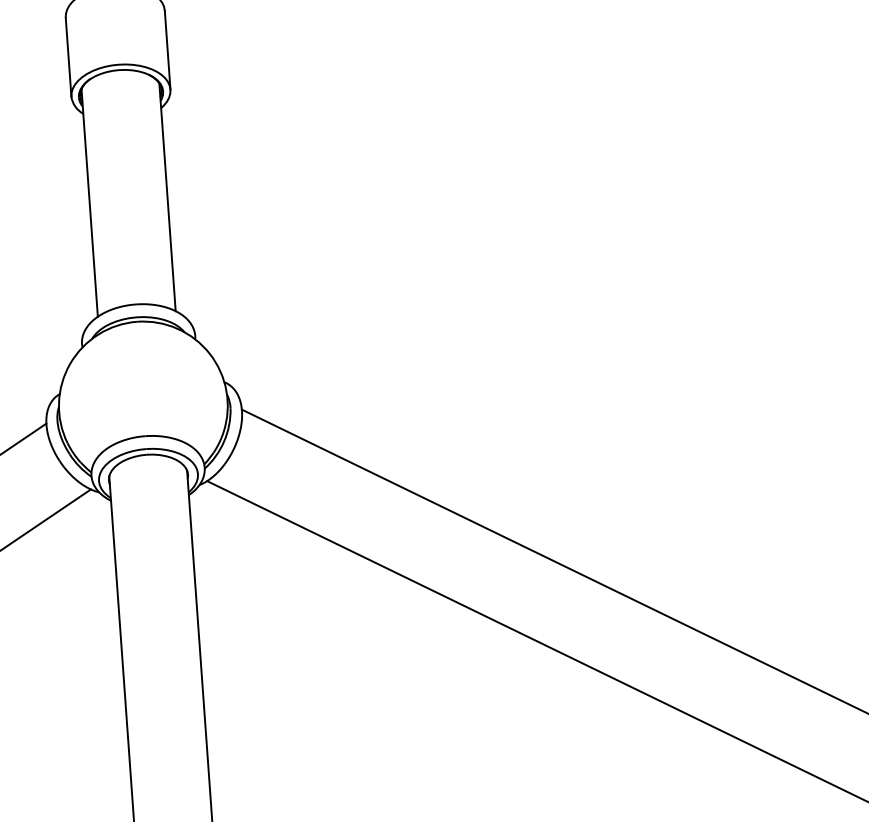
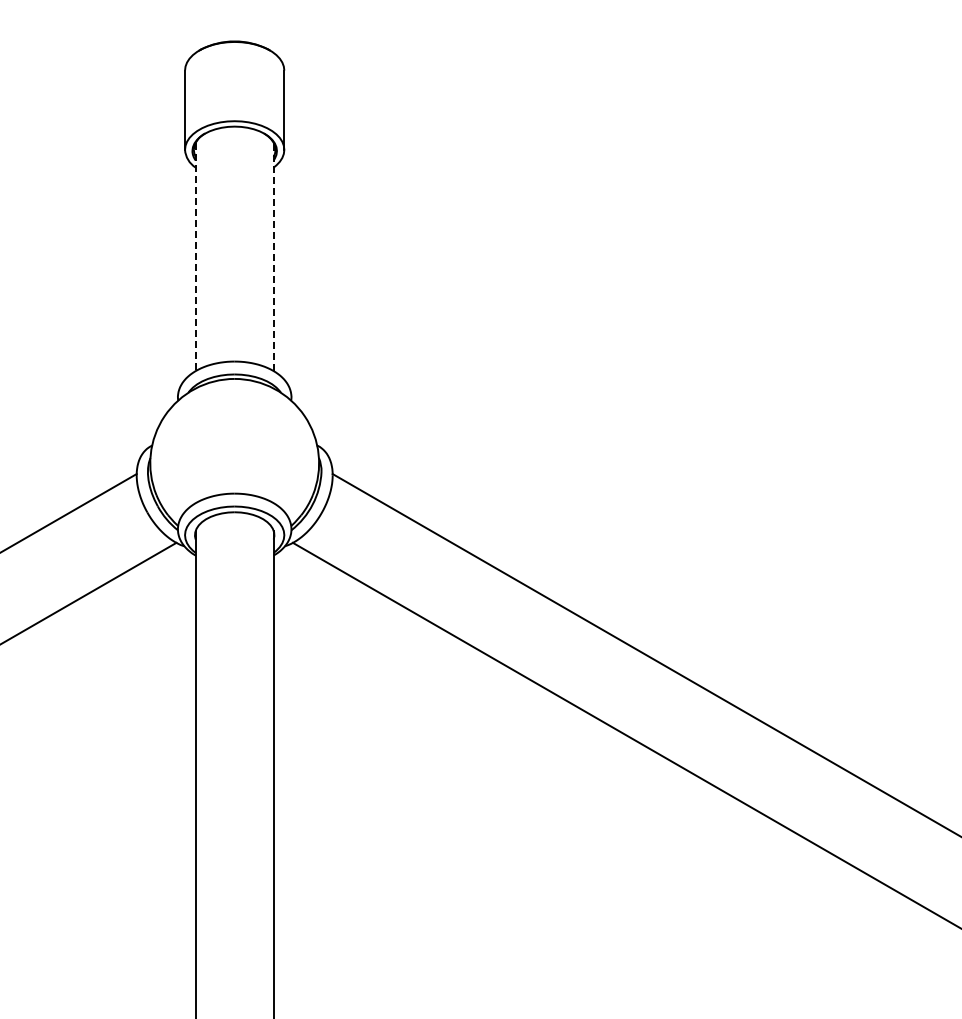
line: (167, 196) -> (273, 256), solid -> dashed
line: (89, 203) -> (195, 257), solid -> dashed

